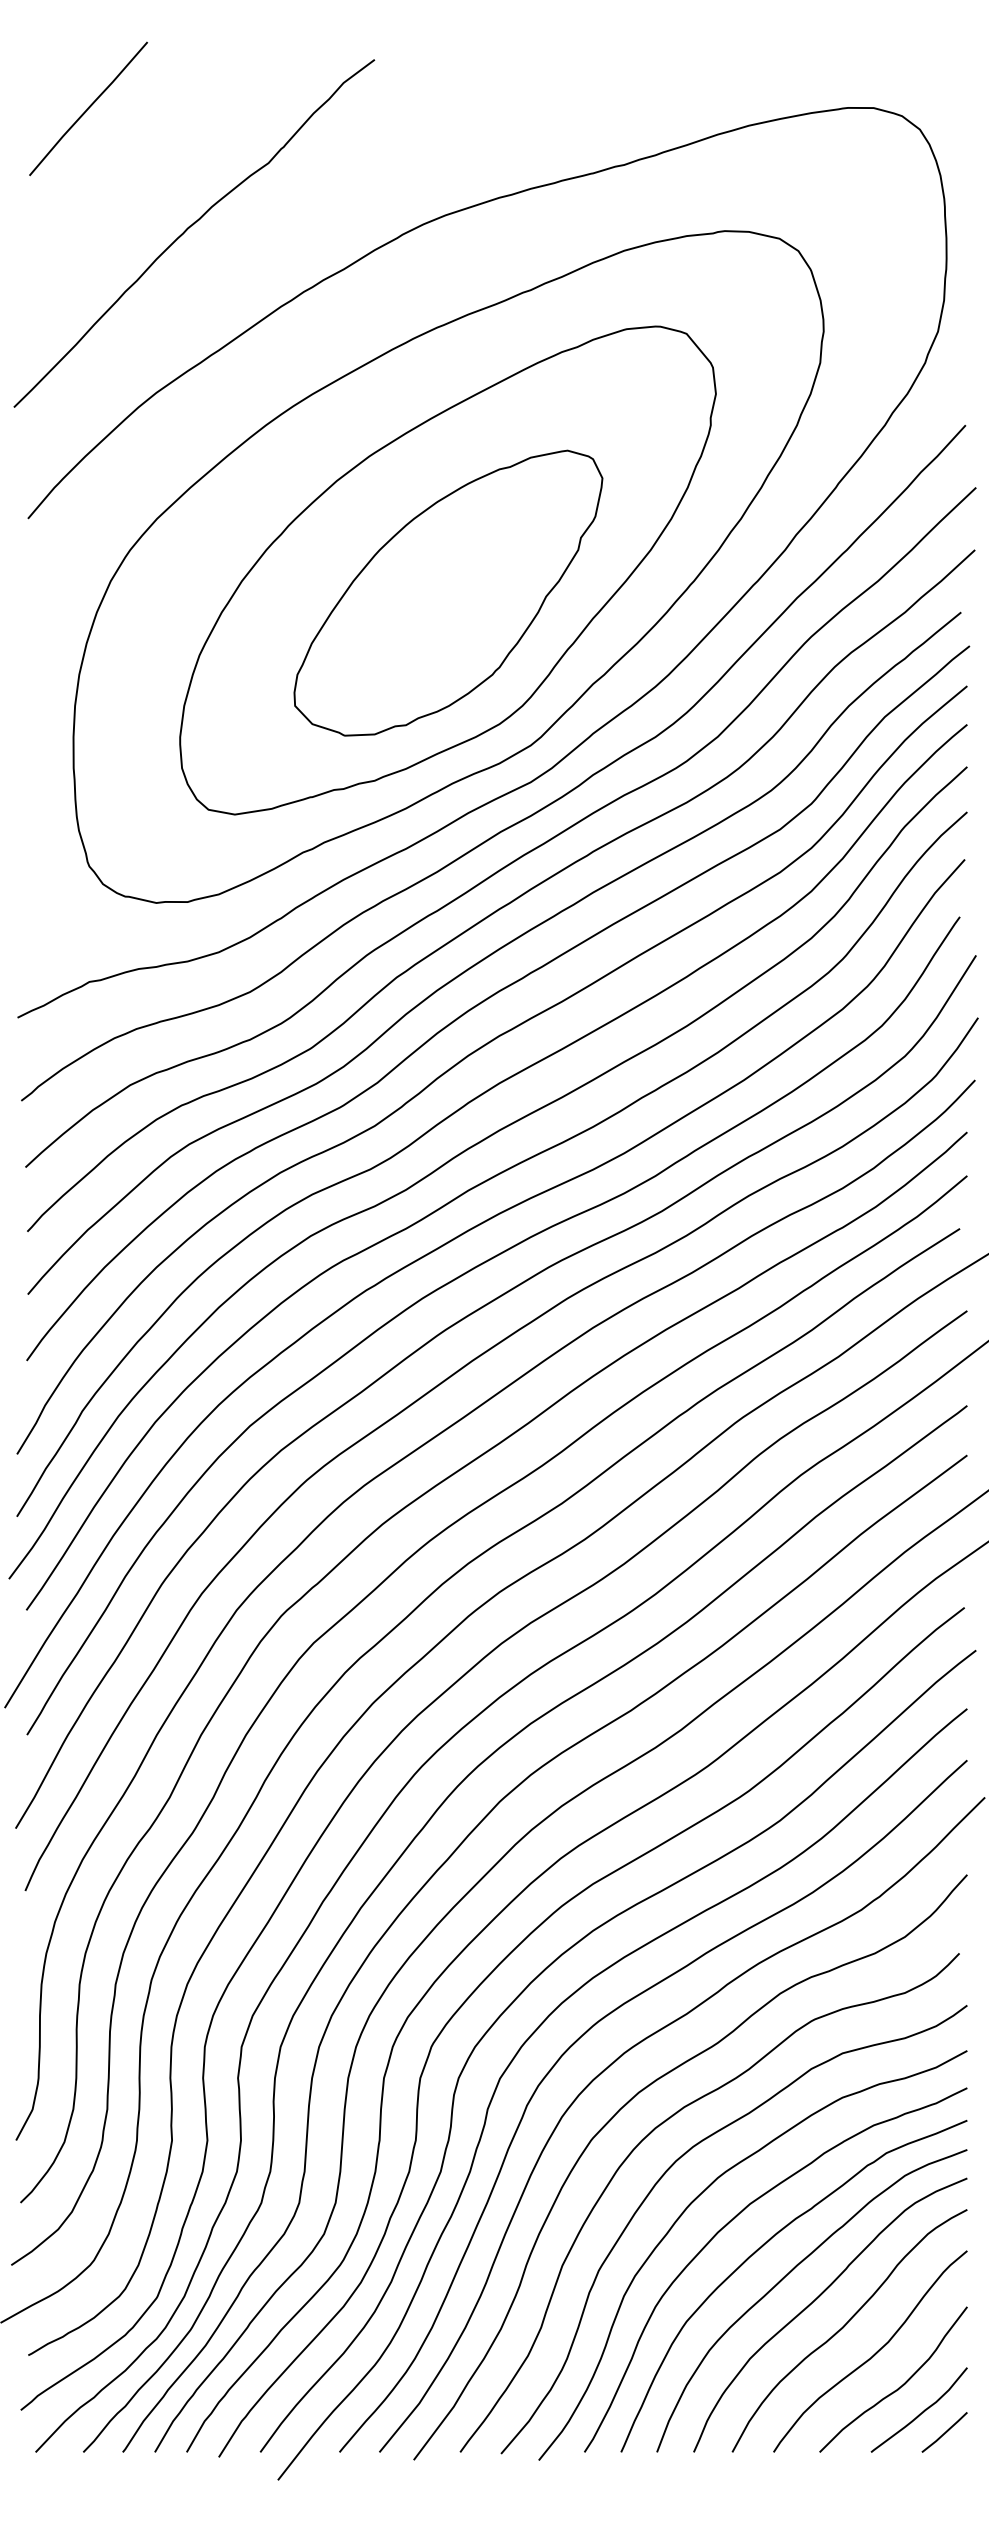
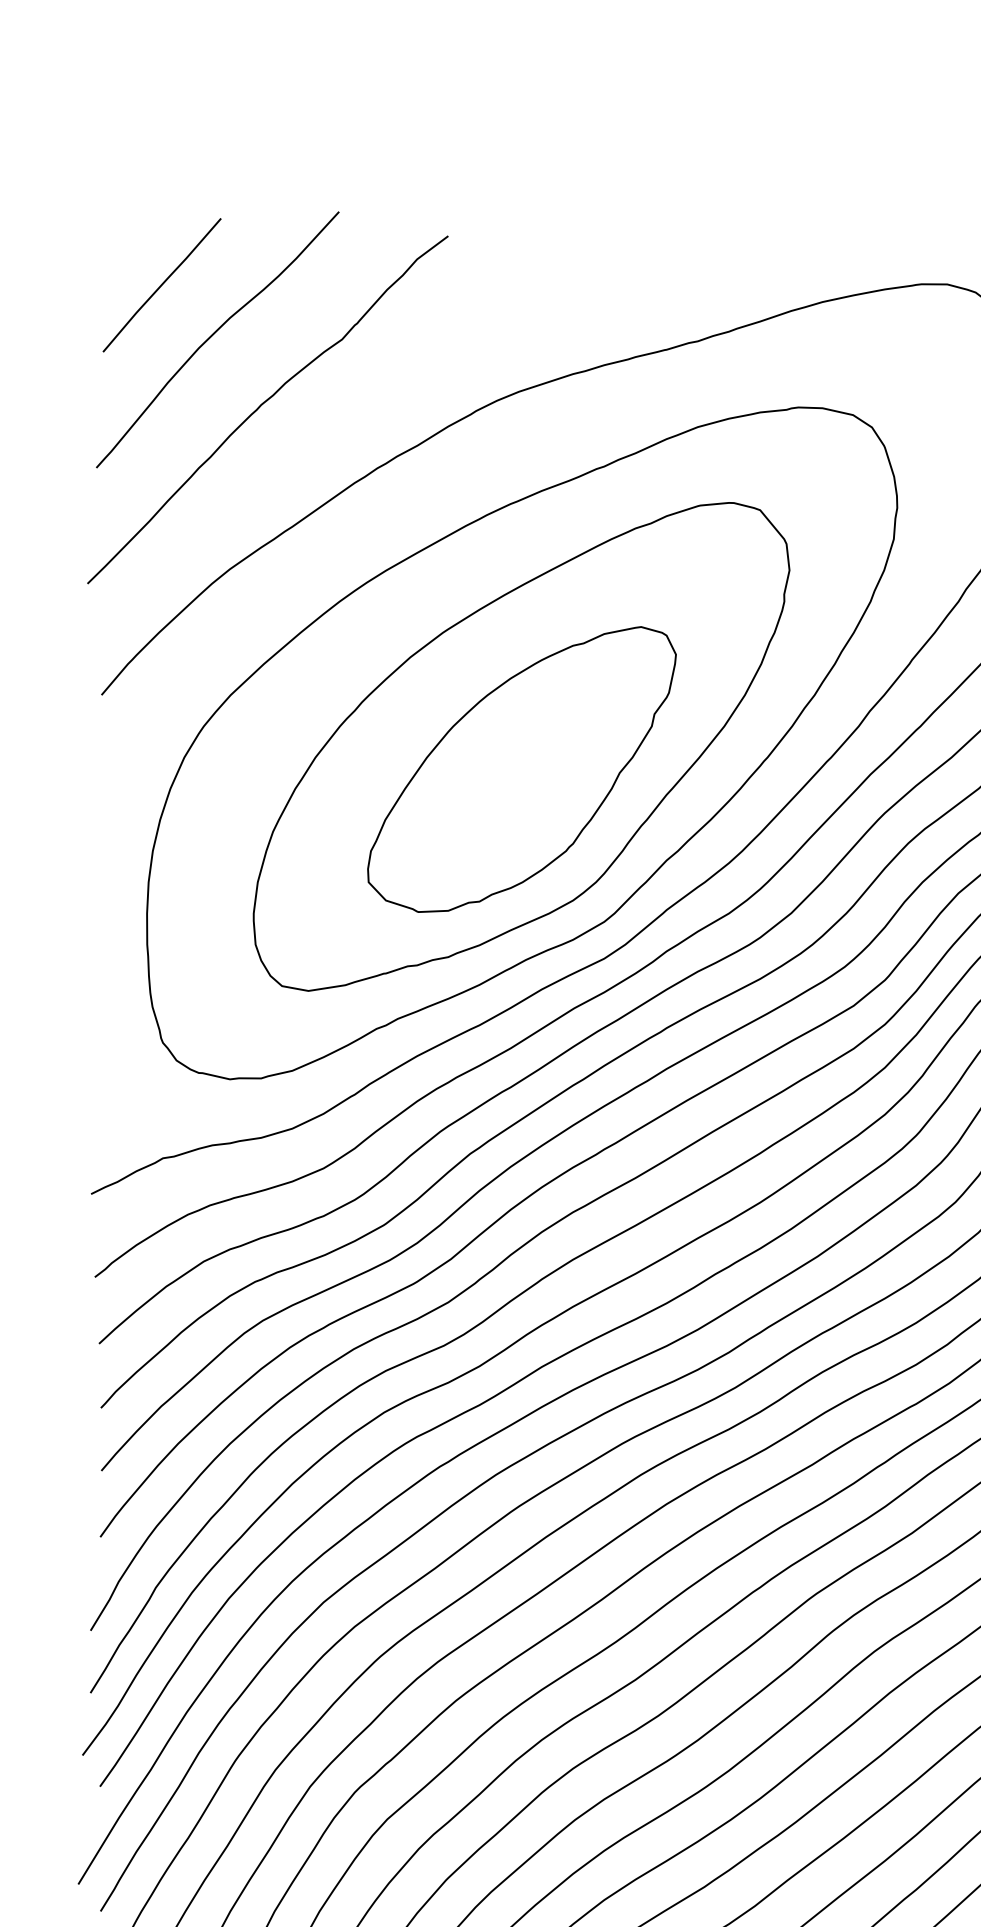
curve: (139, 159) -> (213, 335), added

